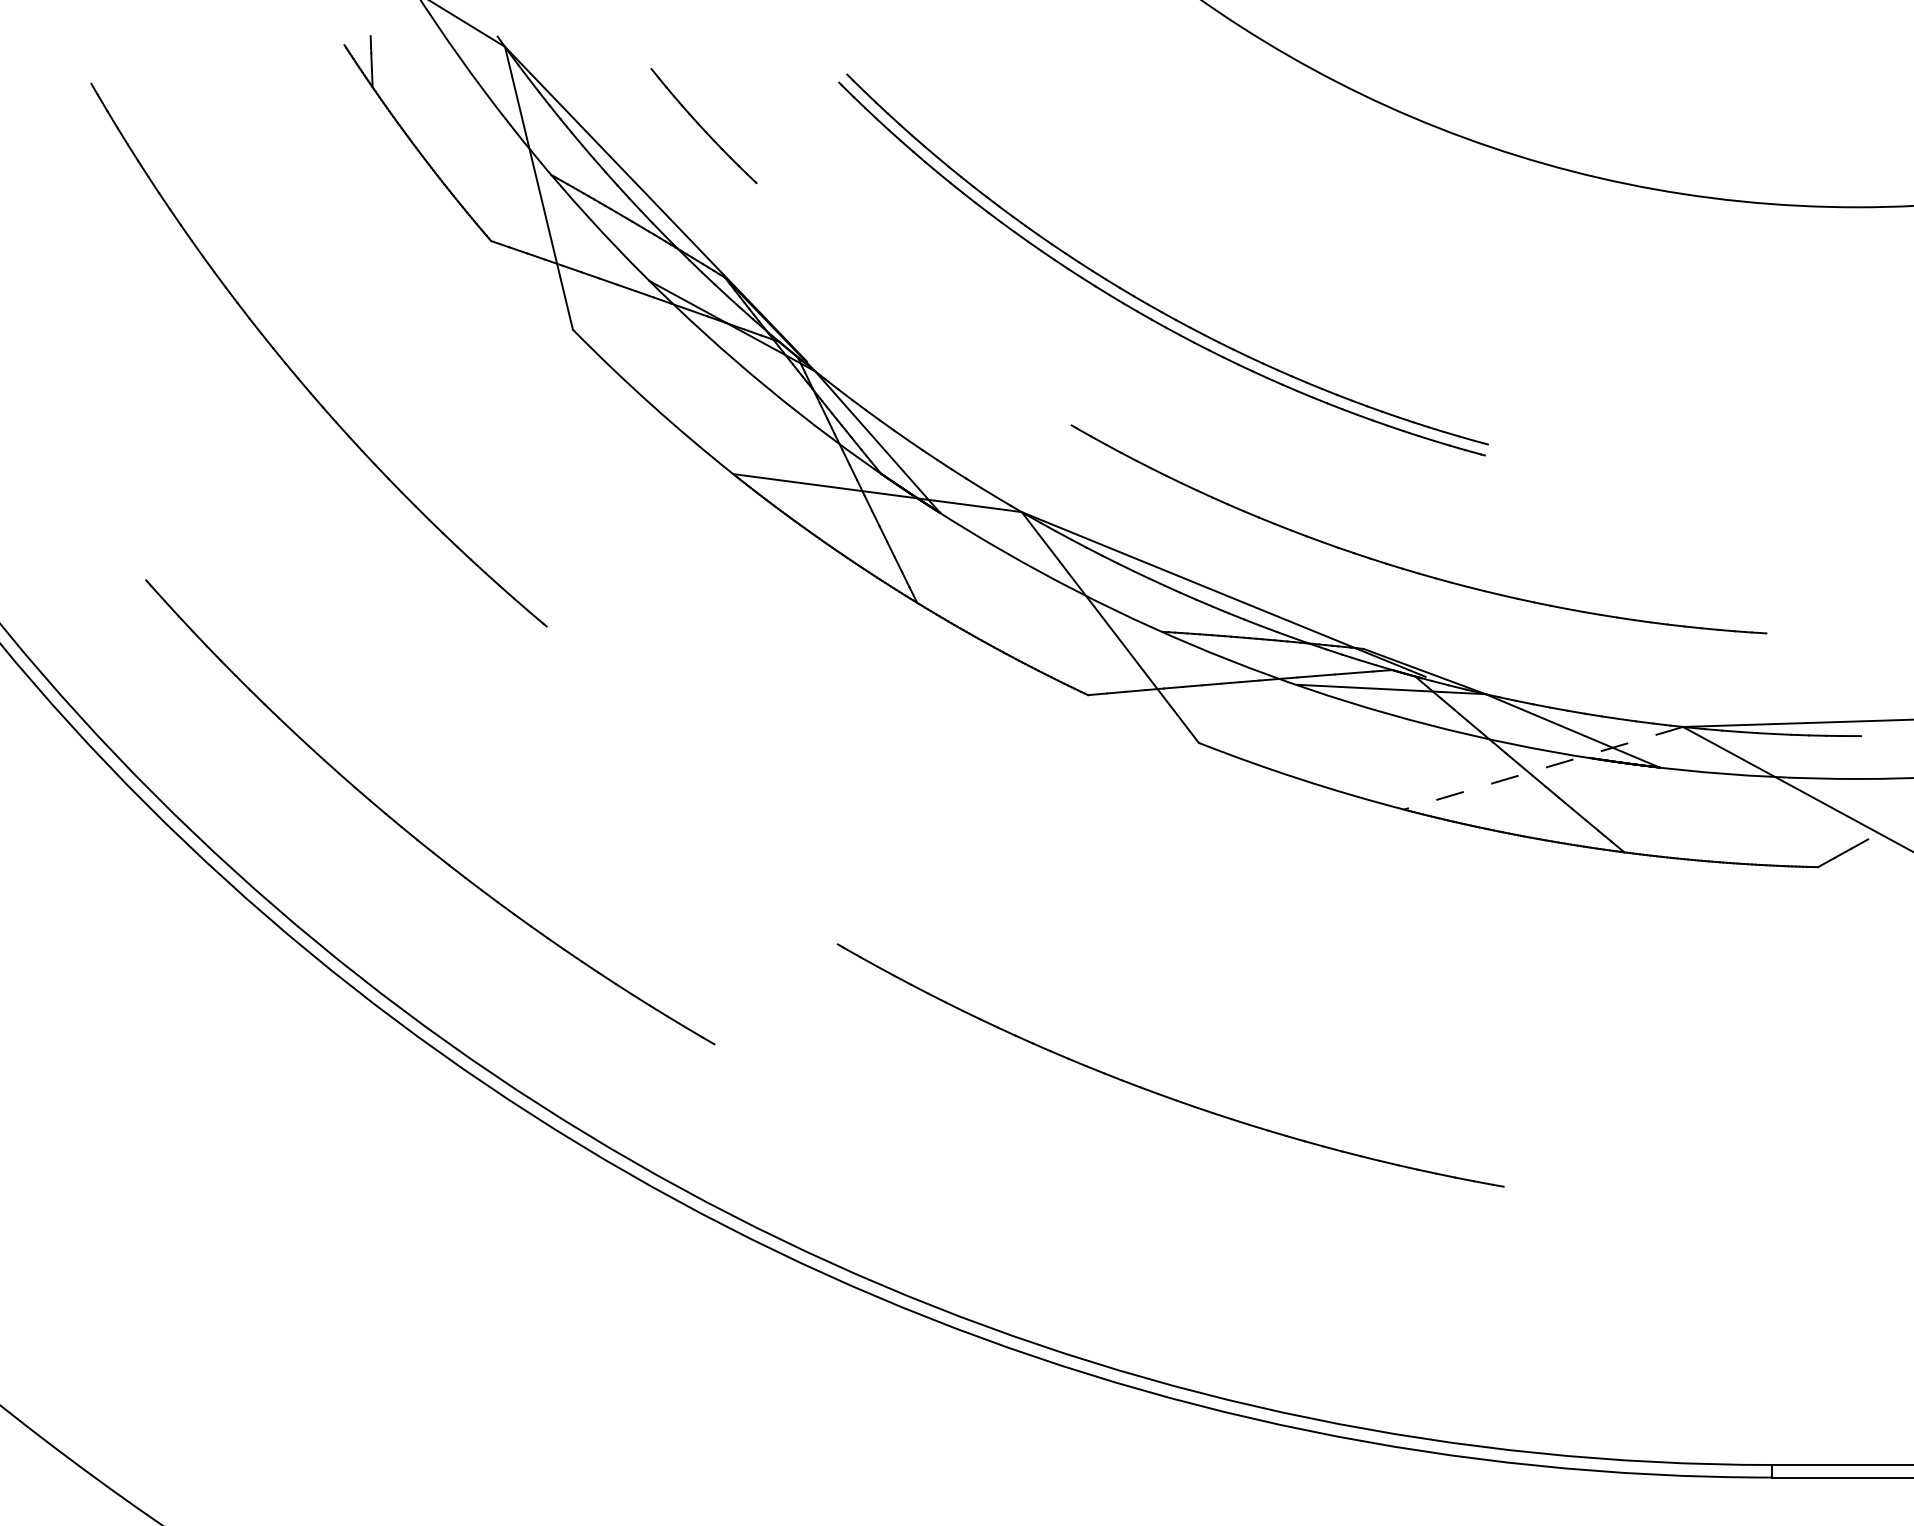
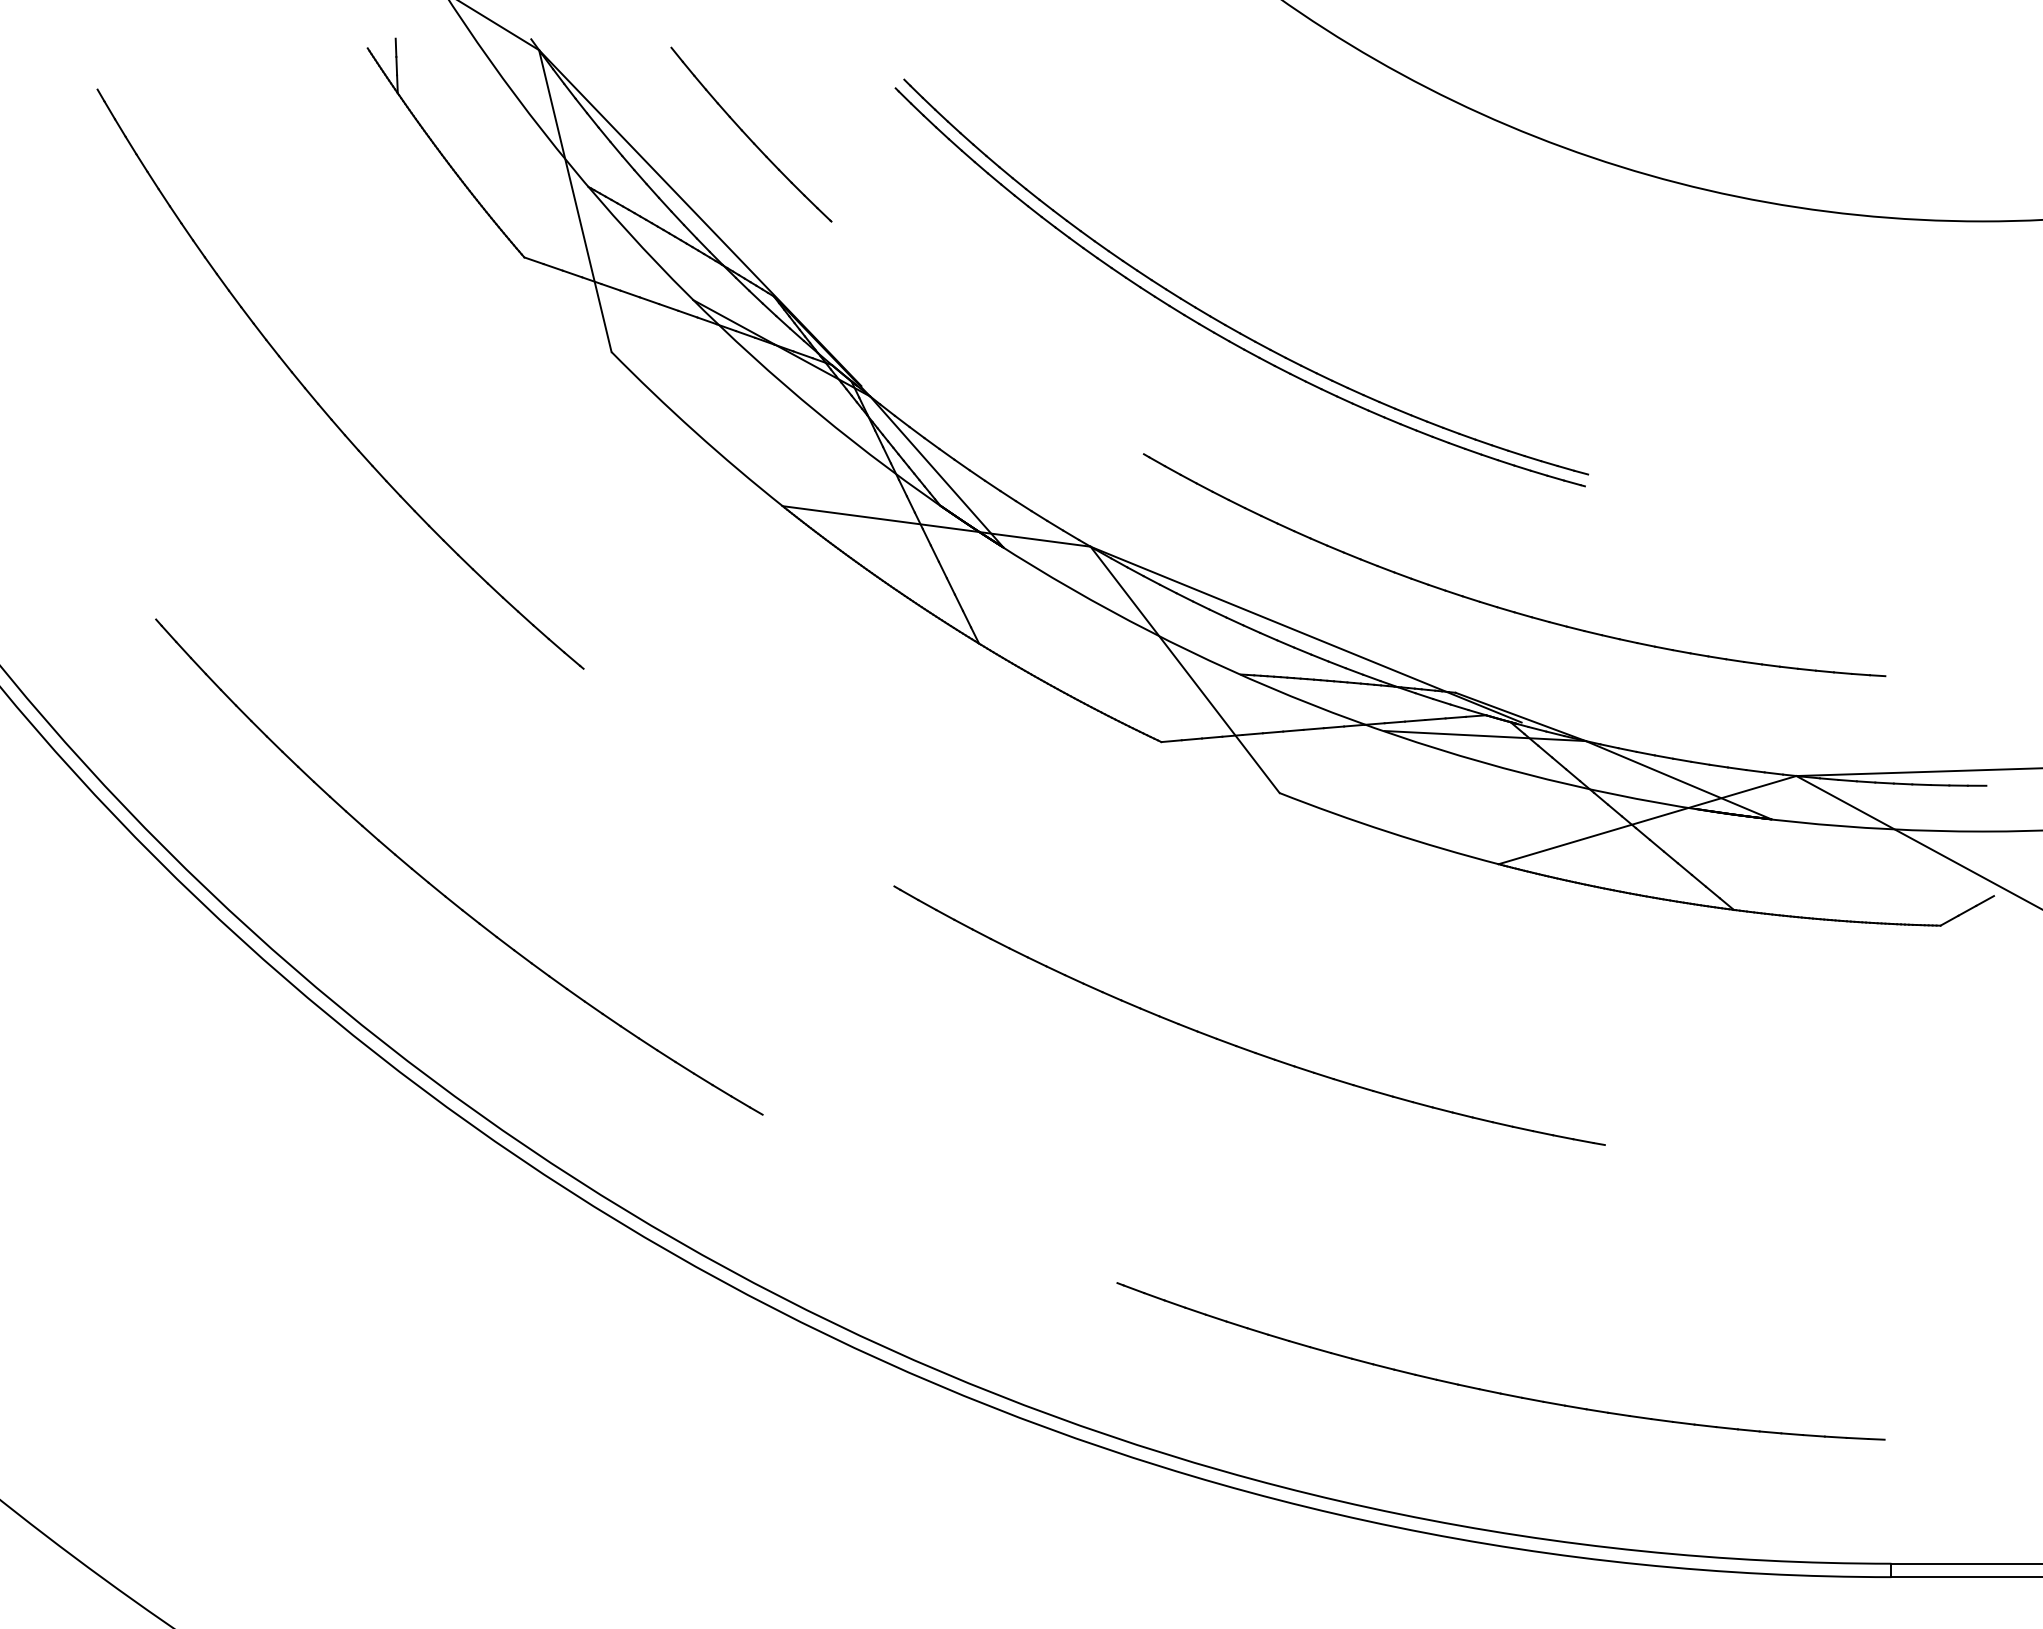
part: (703, 125) -> (750, 134), size x1.43
line: (1543, 768) -> (1647, 820), dashed -> solid
part: (1160, 1093) -> (1238, 1045), moved
part: (1397, 1302) -> (1491, 1390), added

